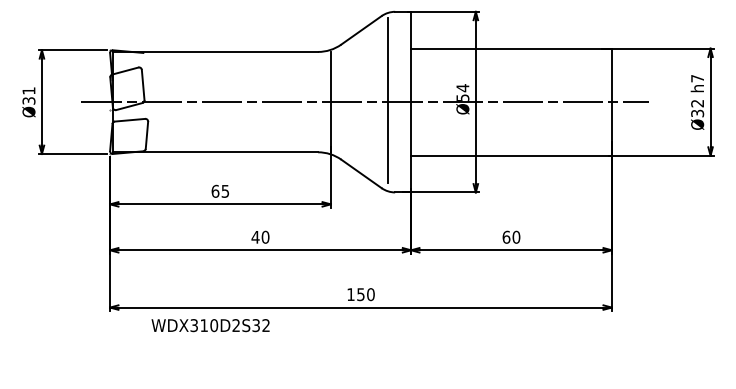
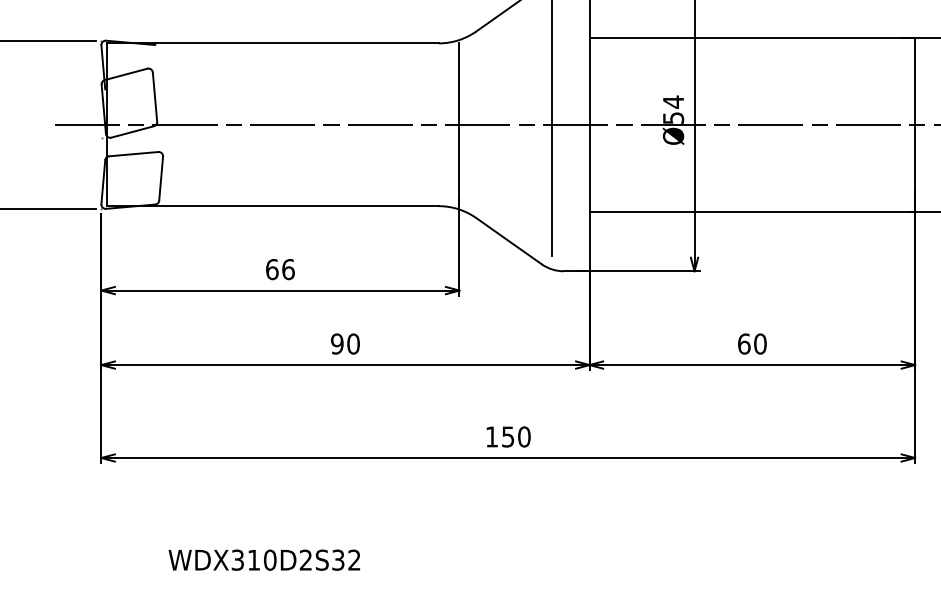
text: (225, 190) -> (288, 268), 65 -> 66
text: (255, 236) -> (337, 342), 40 -> 90
text: (210, 325) -> (264, 560), moved

